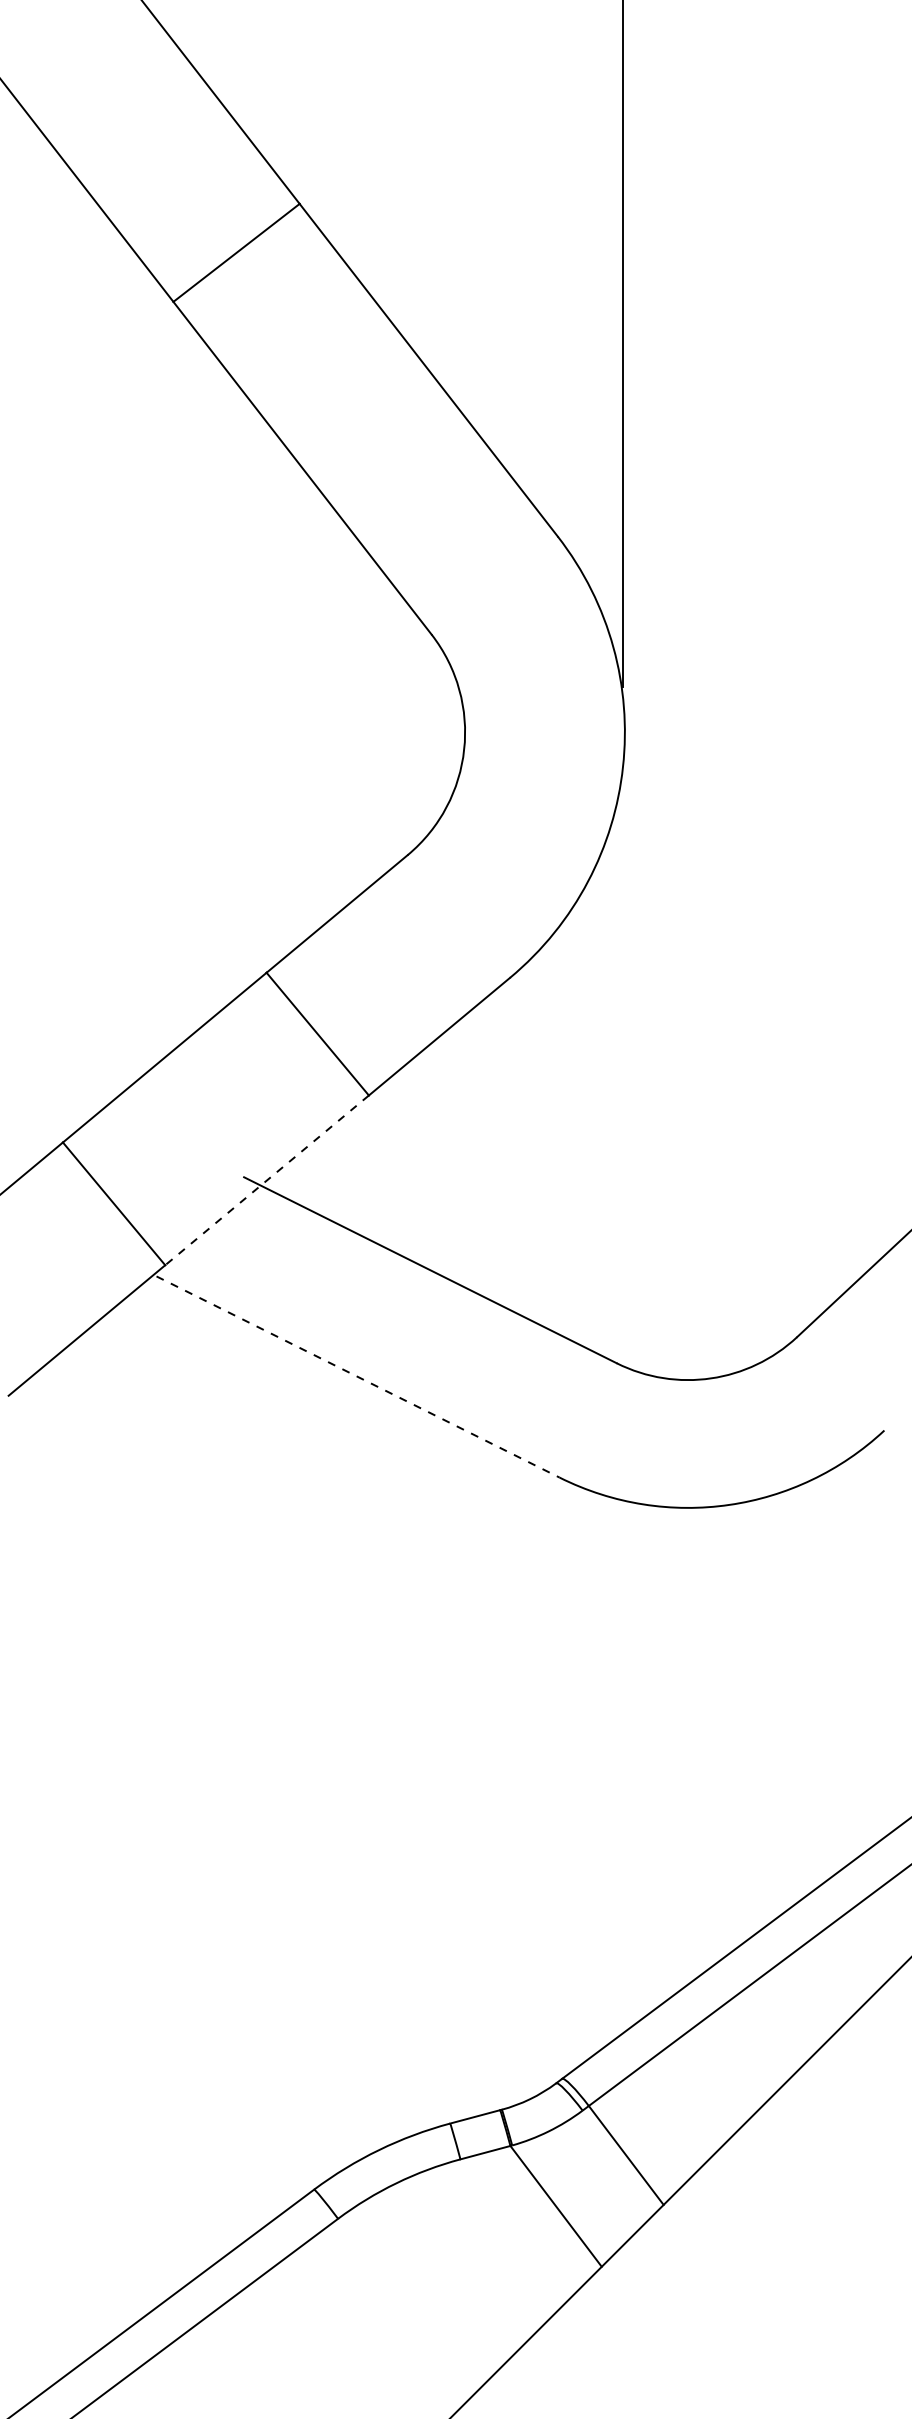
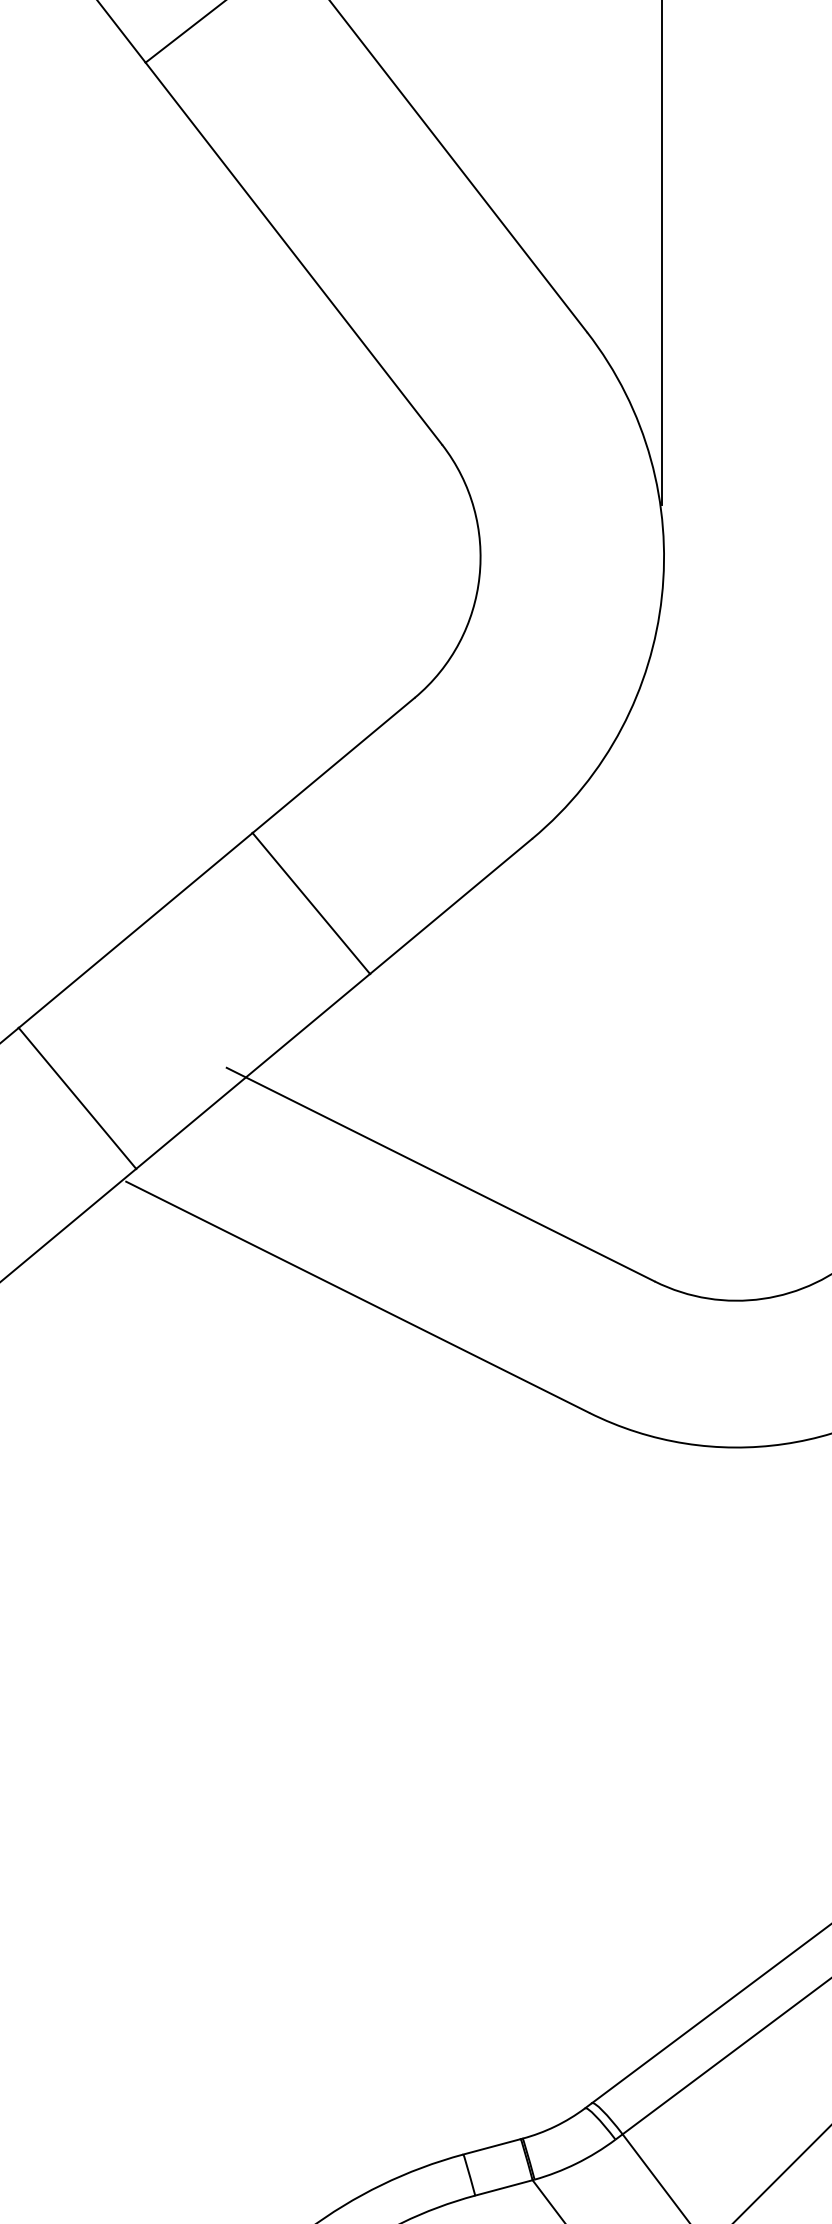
line: (267, 1180) -> (253, 1071), dashed -> solid
line: (358, 1377) -> (358, 1297), dashed -> solid

